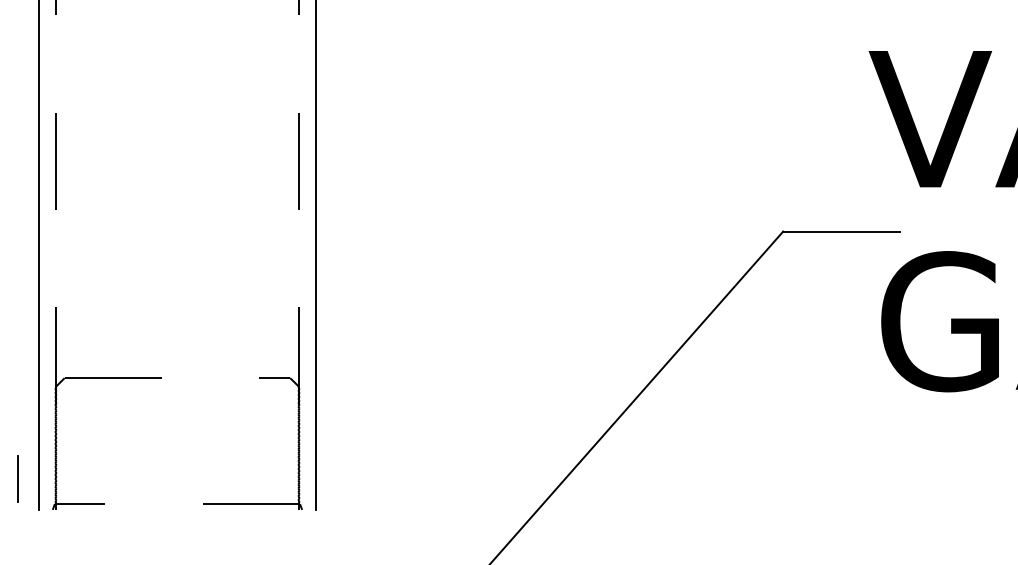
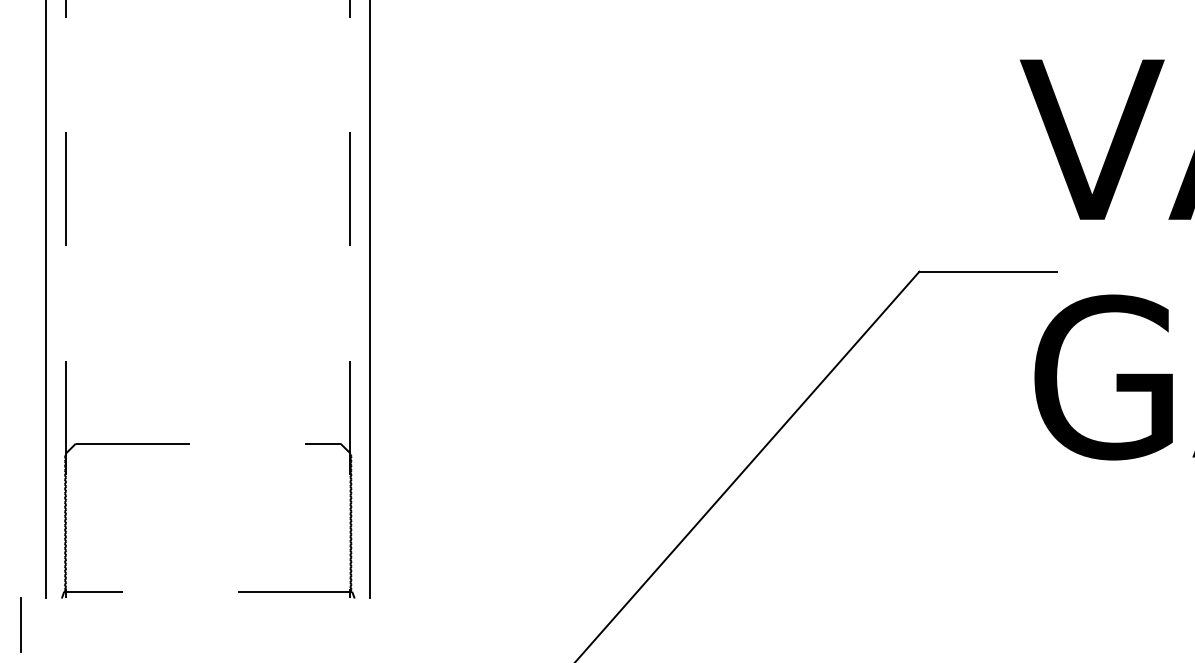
line: (17, 478) -> (20, 624), moved

